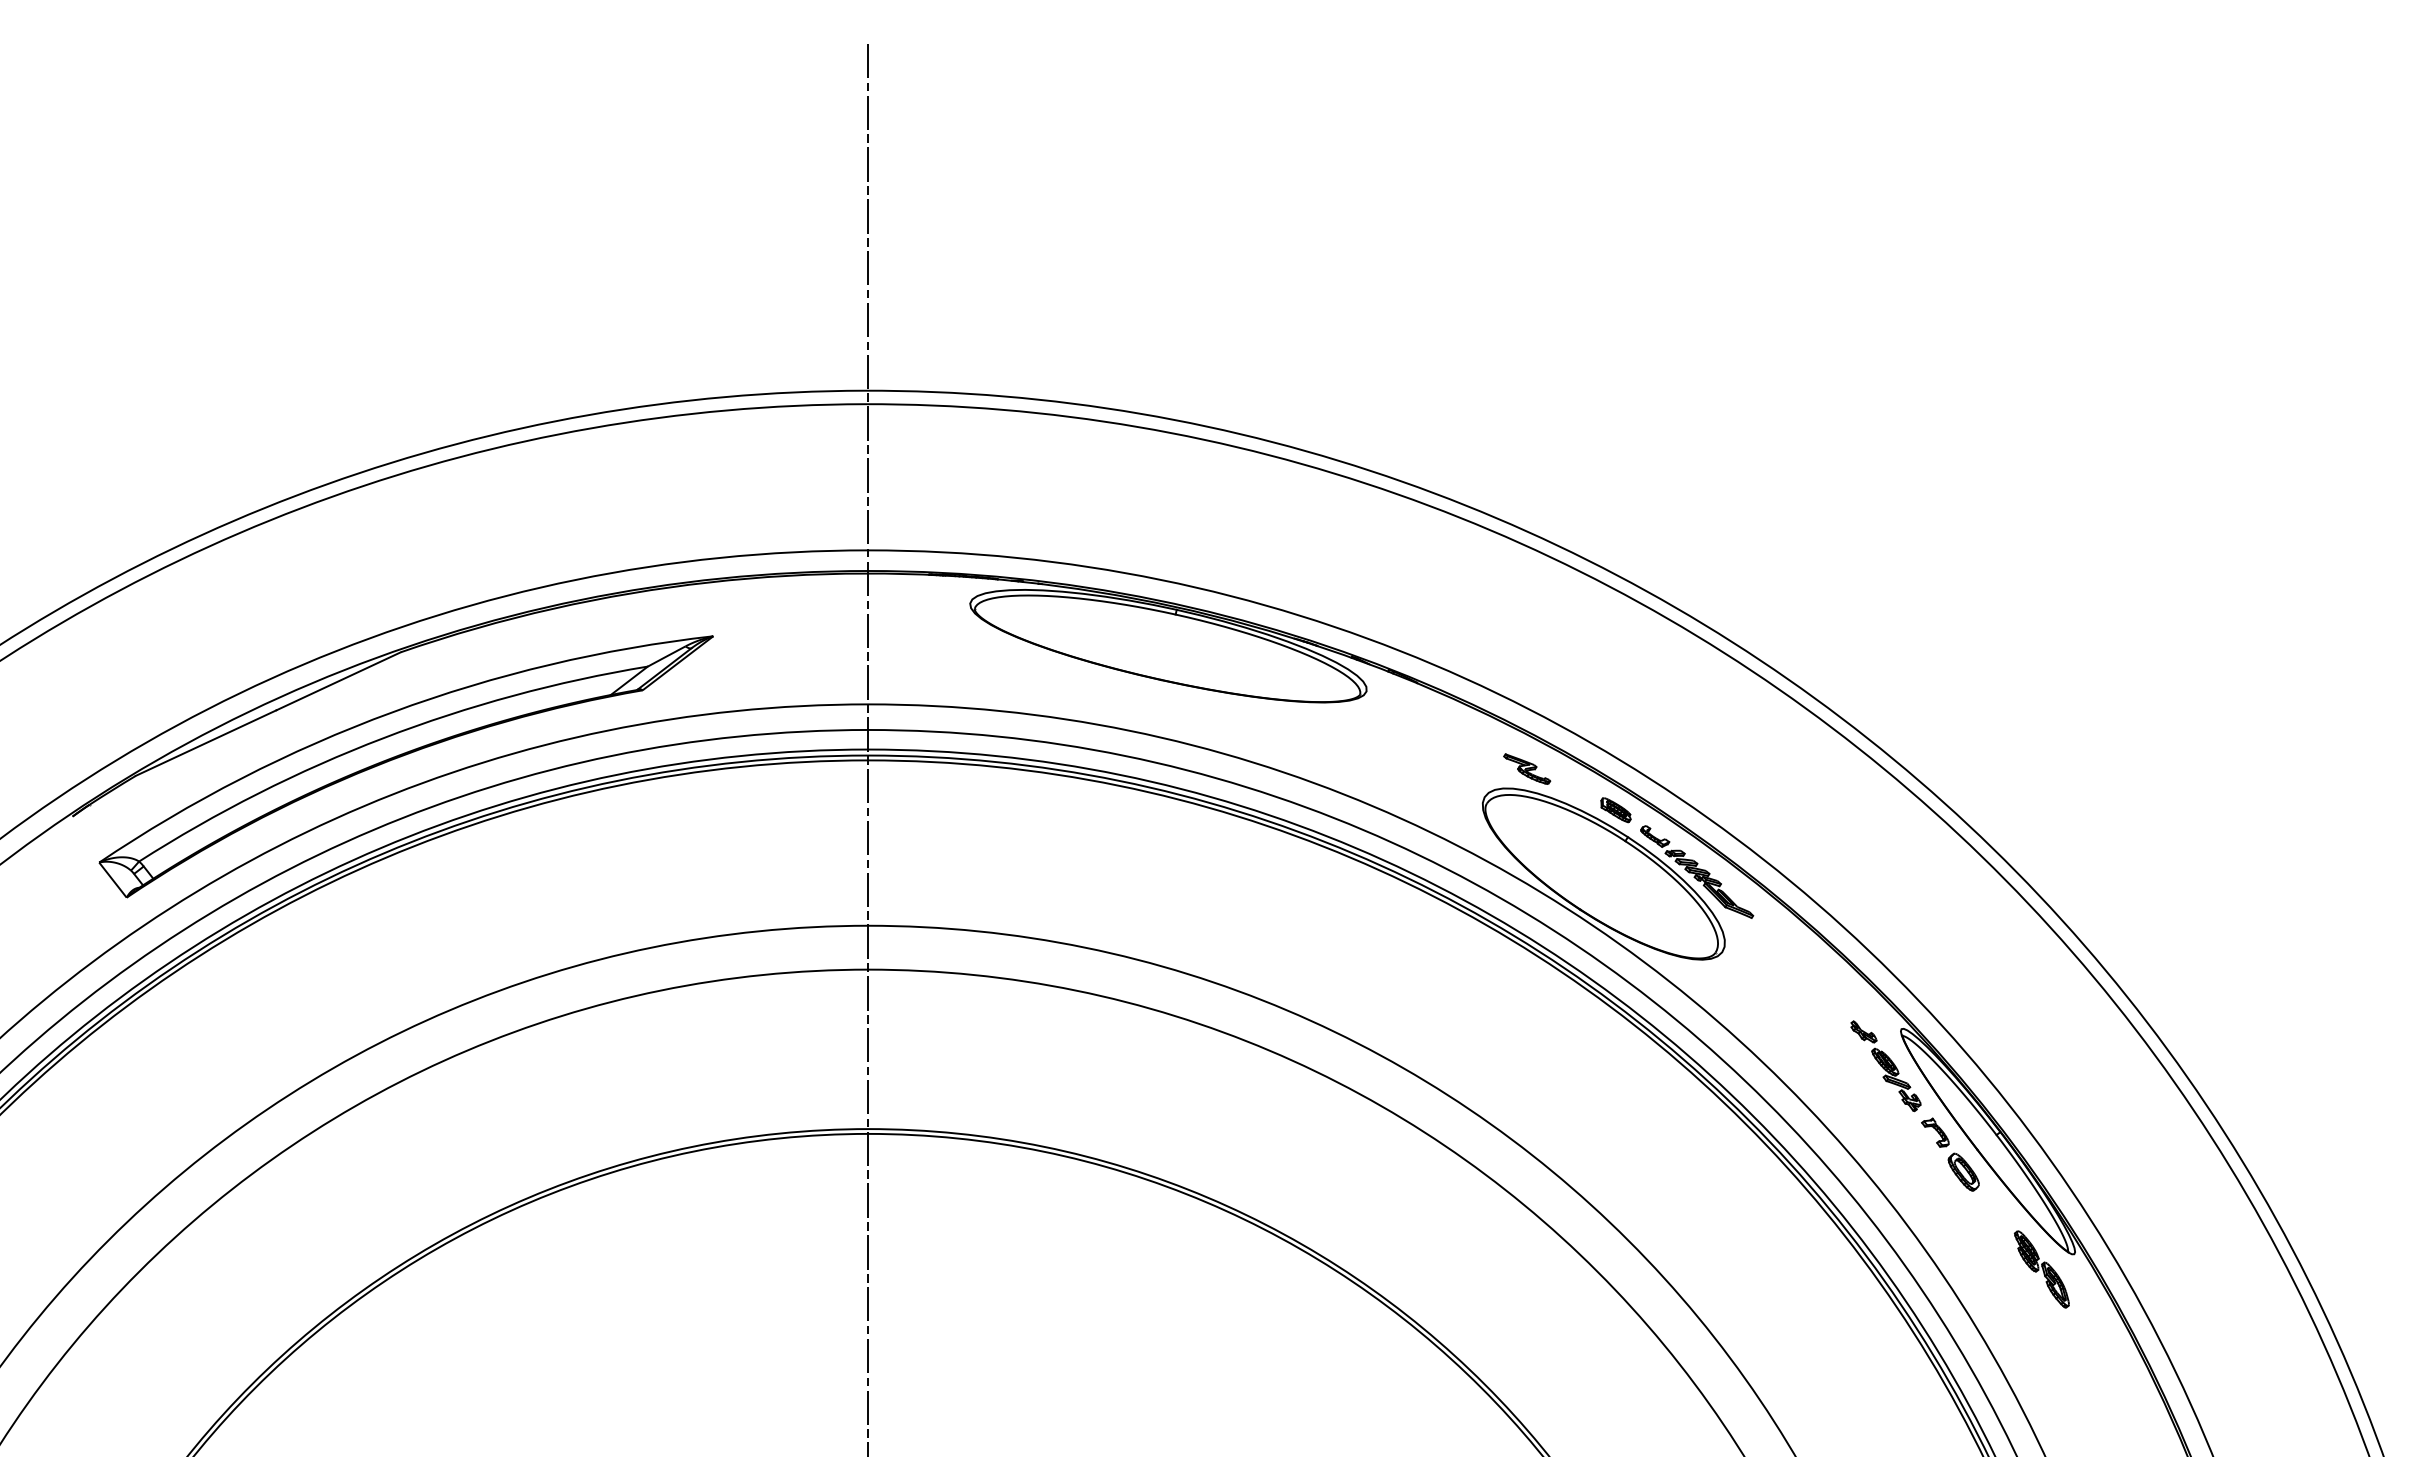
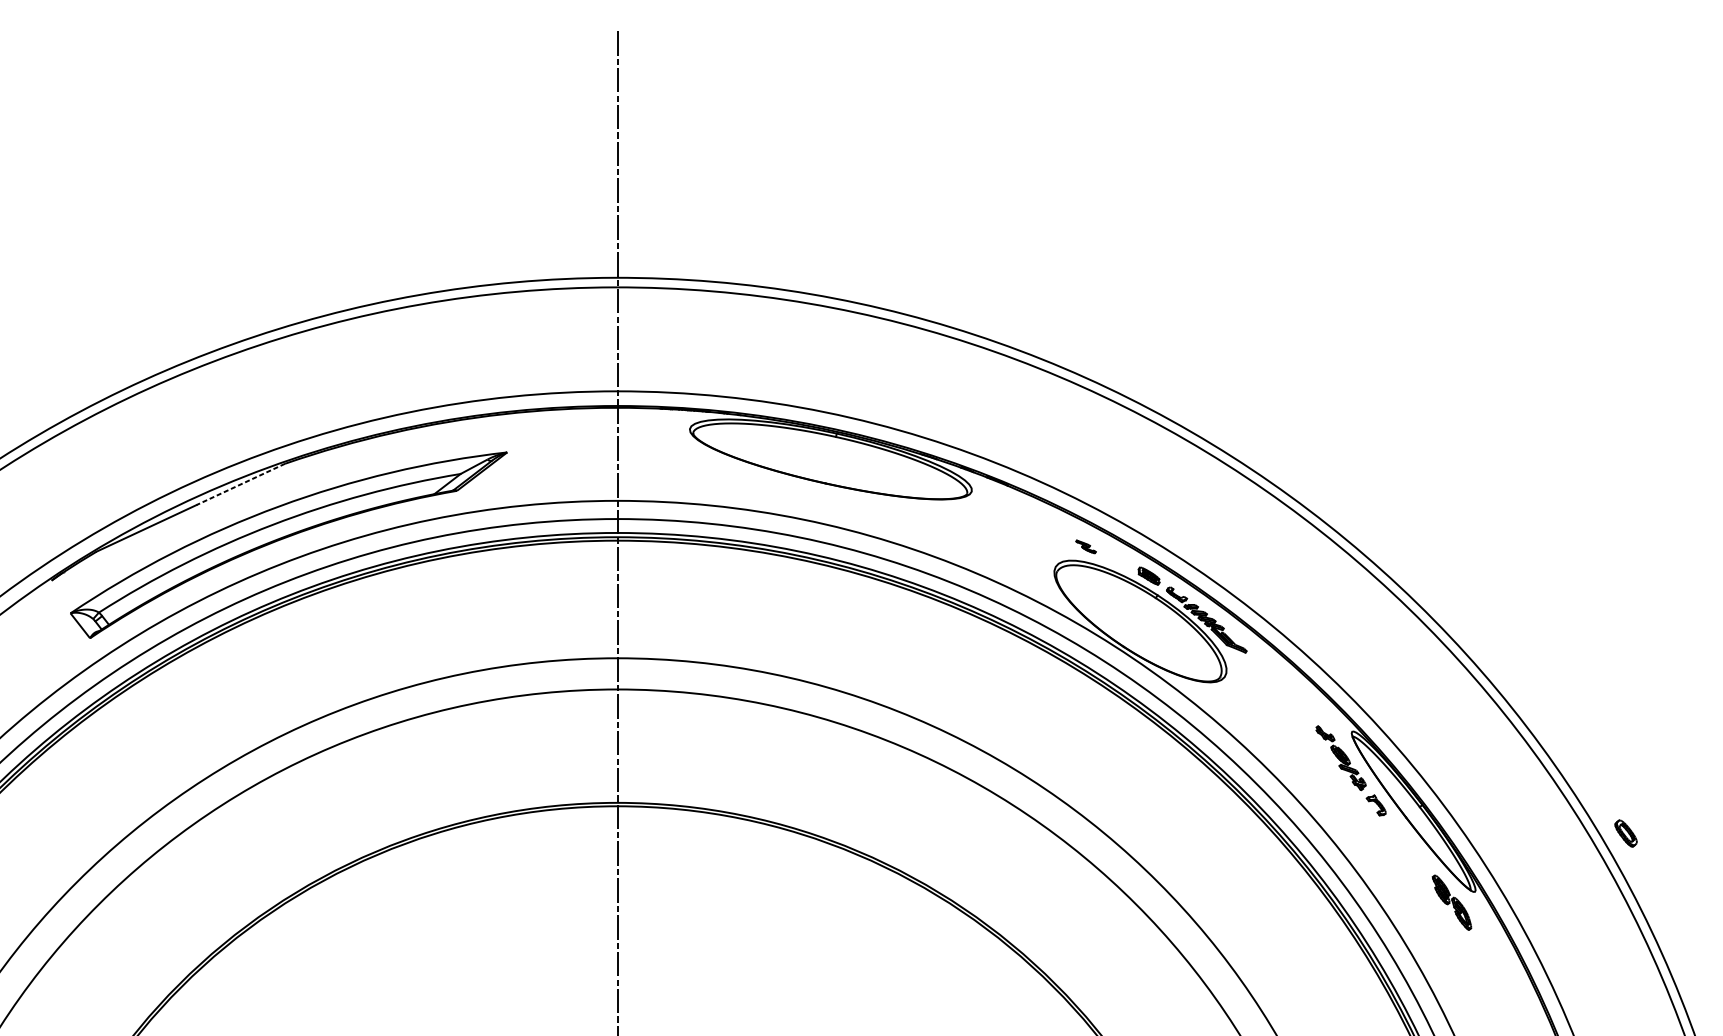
line: (338, 681) -> (240, 484), solid -> dashed
part: (1527, 768) -> (1086, 546), size x0.6
part: (1963, 1171) -> (1625, 833), moved

